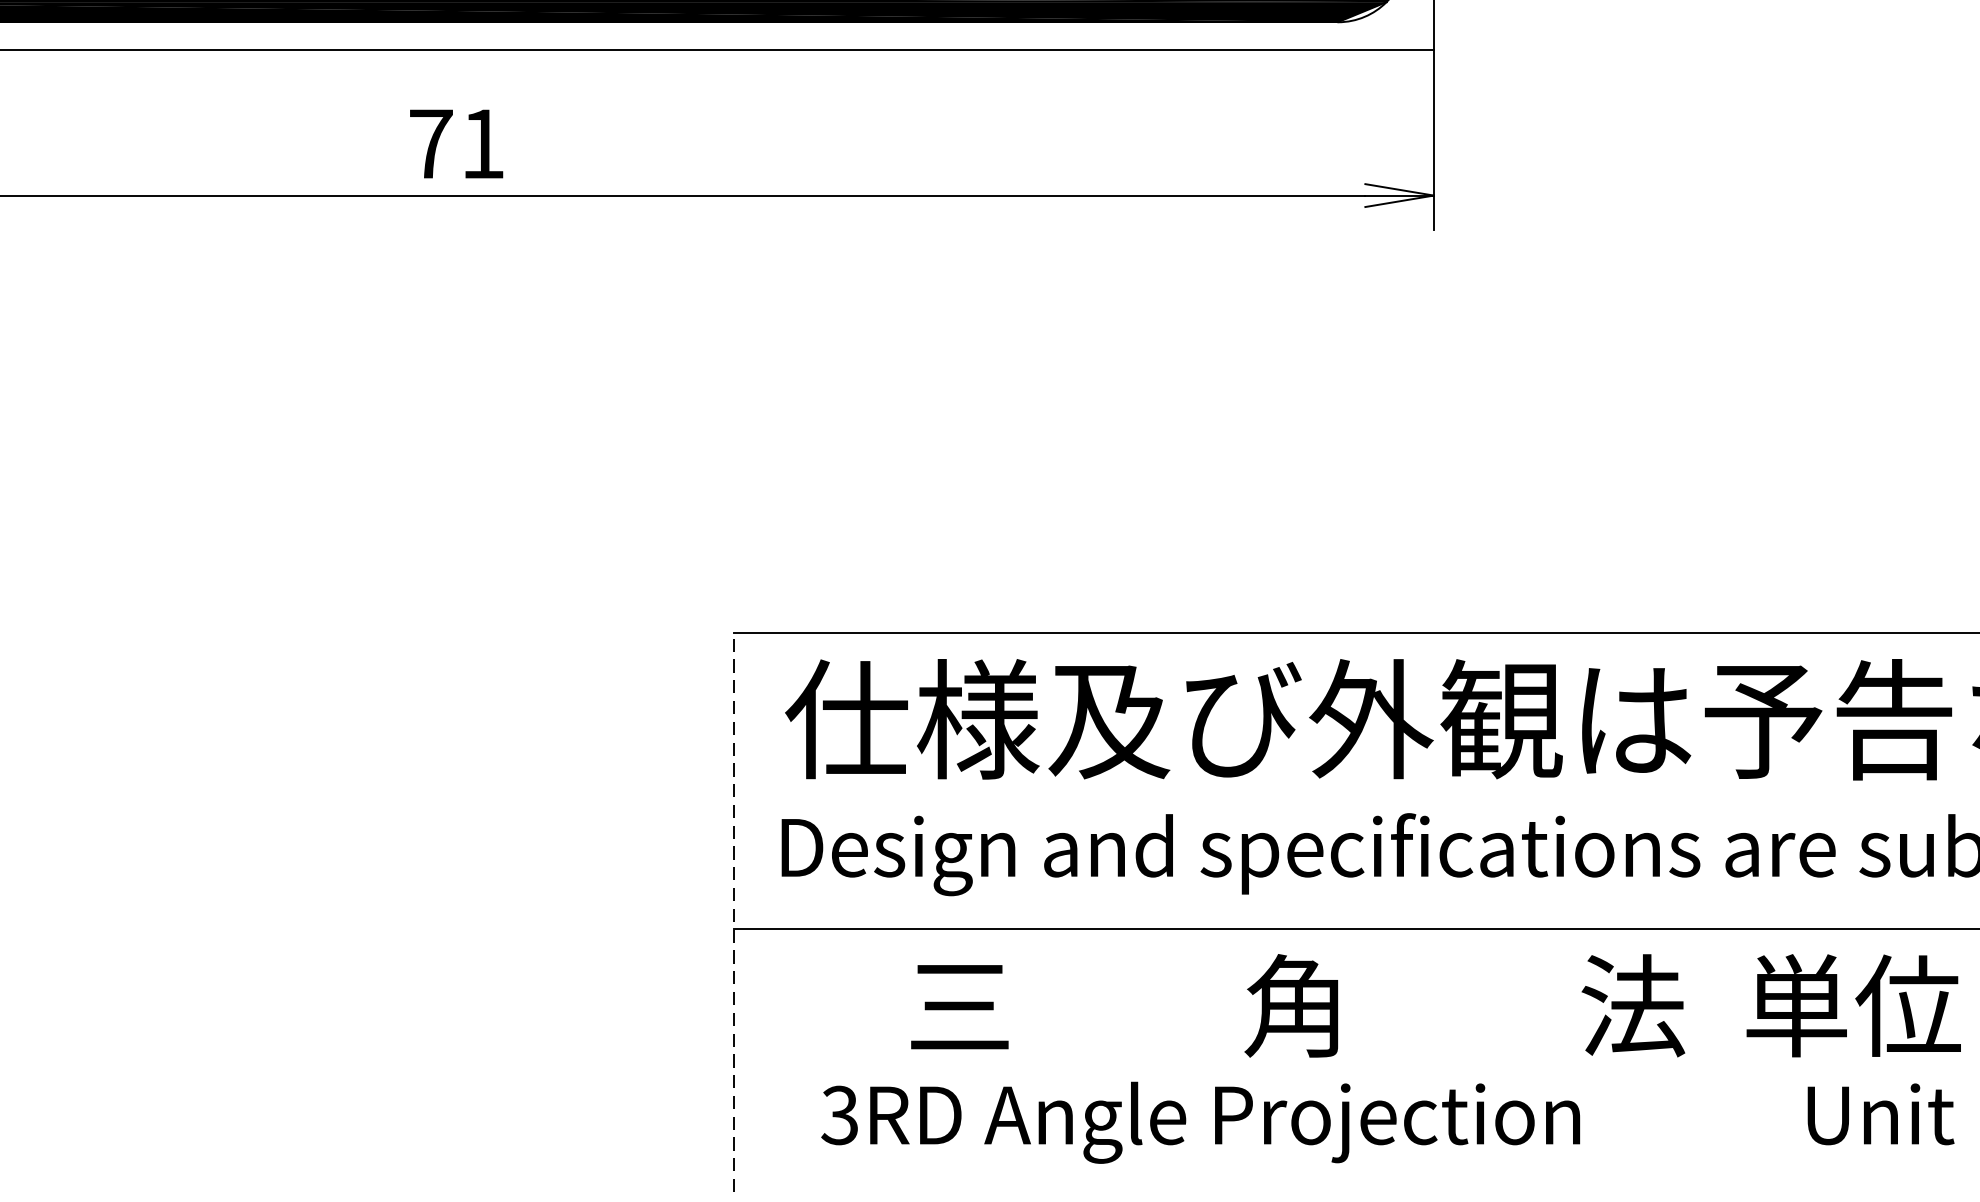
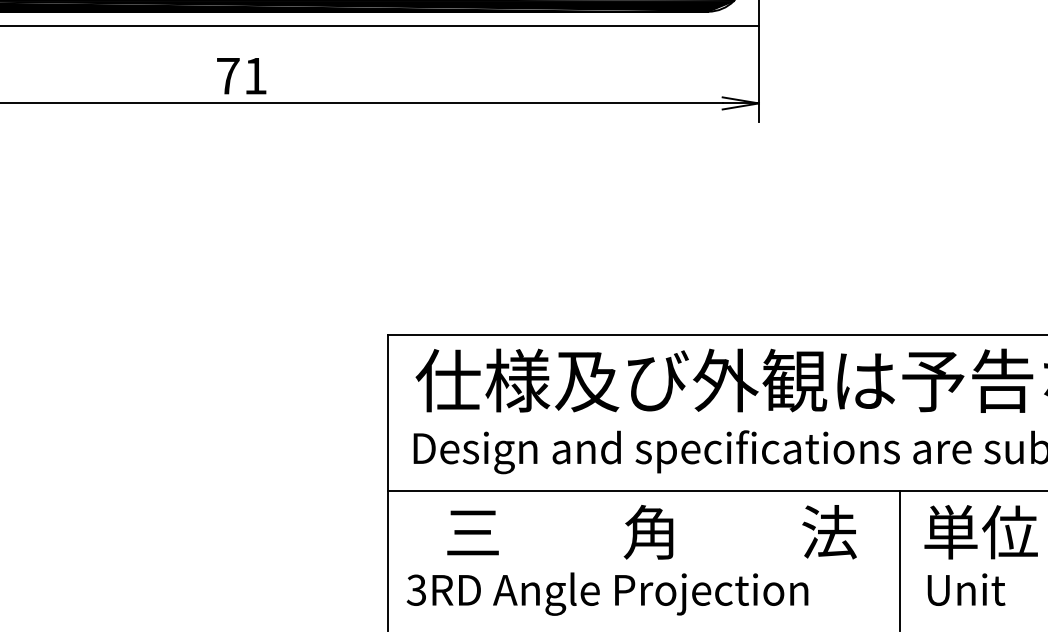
line: (733, 911) -> (388, 482), dashed -> solid
text: (1297, 1006) -> (651, 532), moved
line: (1701, 1059) -> (900, 560), added
text: (1880, 1113) -> (966, 589), moved
text: (1200, 1121) -> (607, 593), moved

